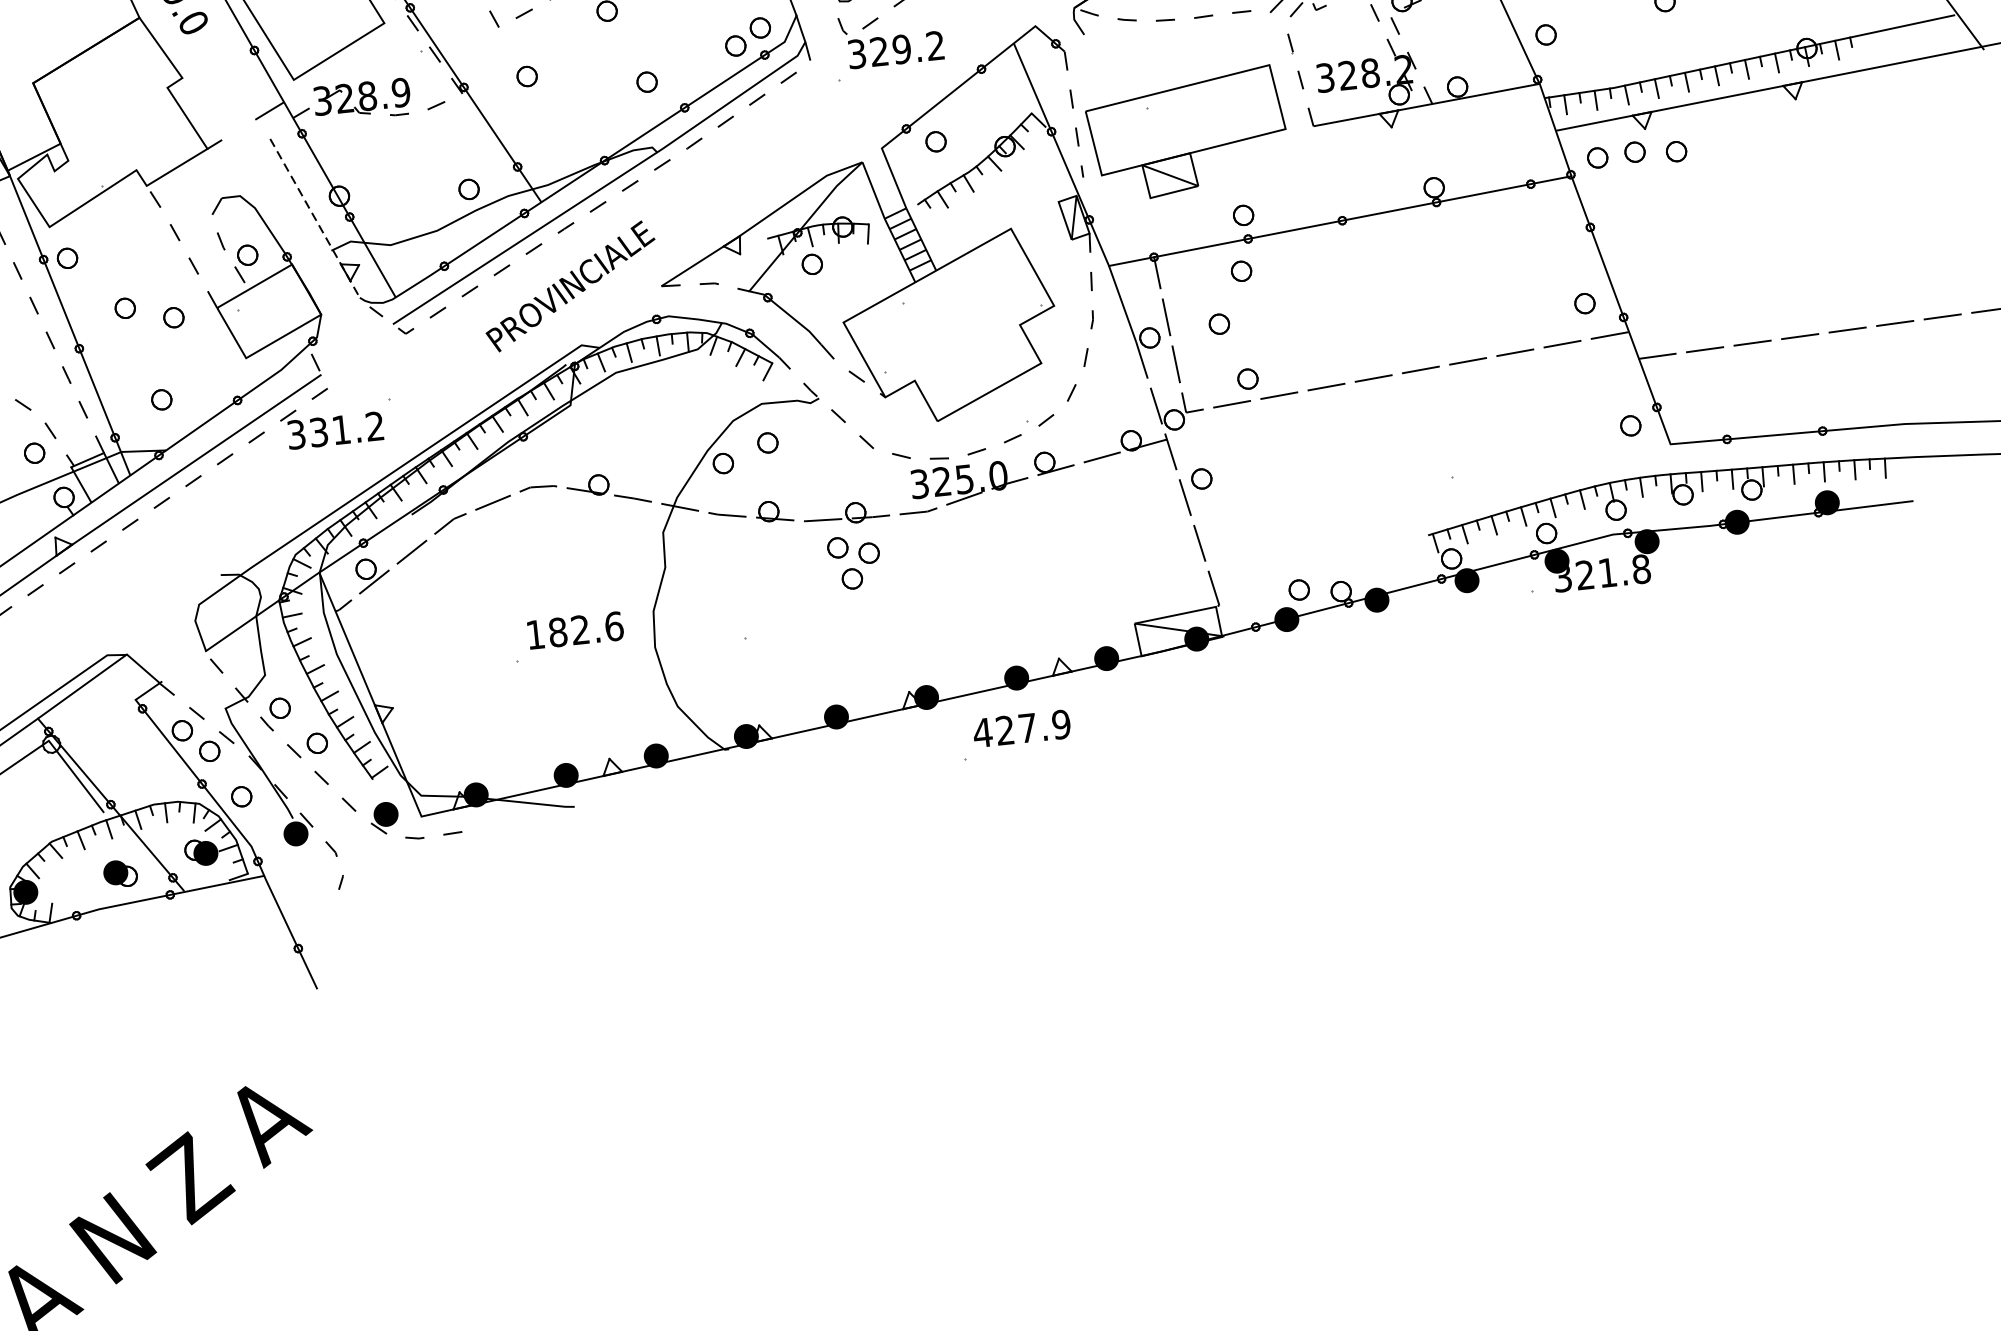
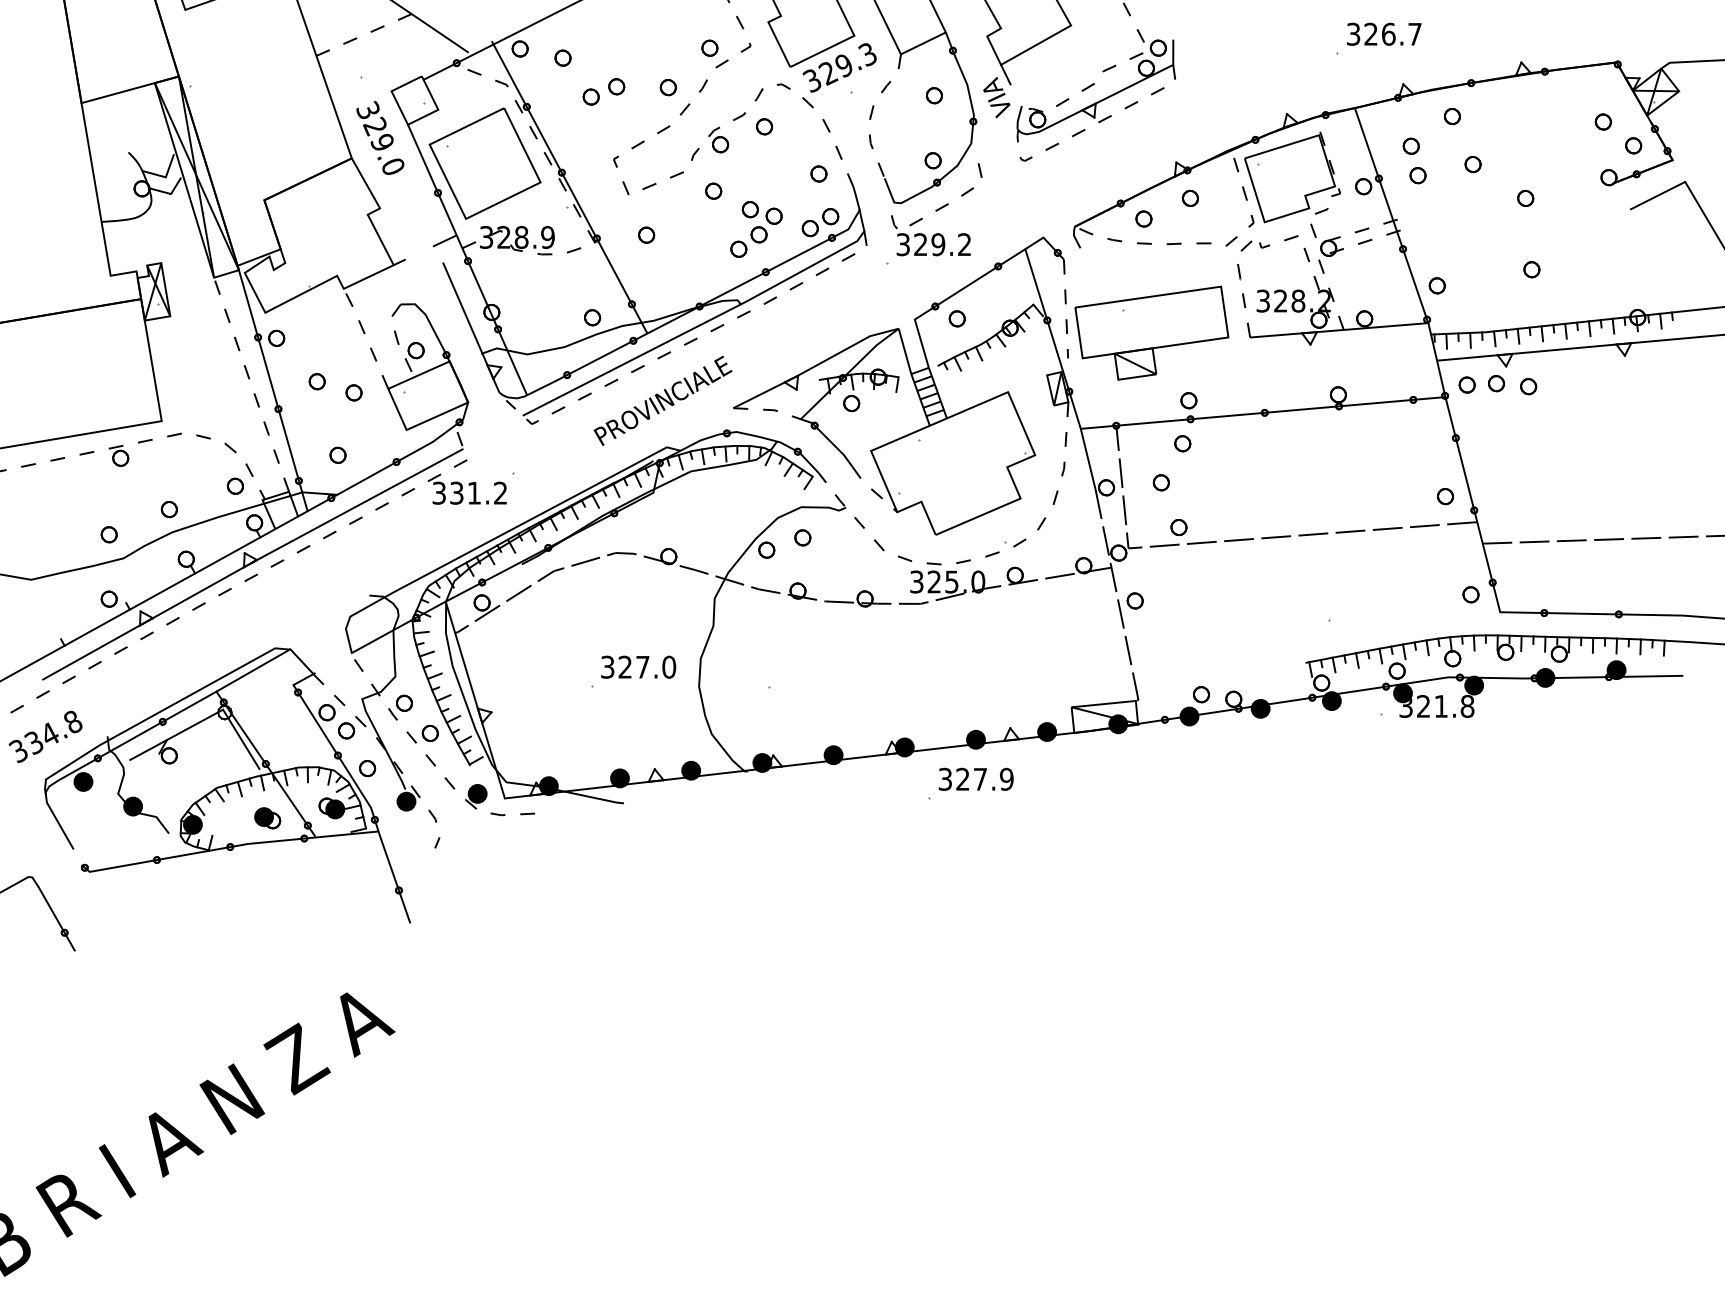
line: (315, 218) -> (471, 327), dashed -> solid
part: (853, 562) -> (761, 222), moved
text: (574, 629) -> (638, 666), 182.6 -> 327.0
text: (982, 731) -> (945, 778), 427.9 -> 327.9

